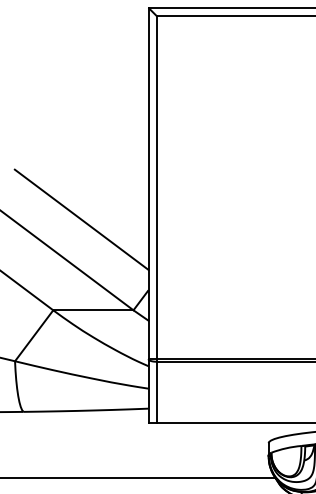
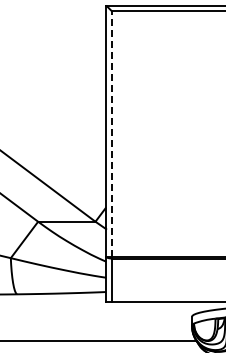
line: (157, 188) -> (112, 134), solid -> dashed
line: (81, 219) -> (58, 156), removed

